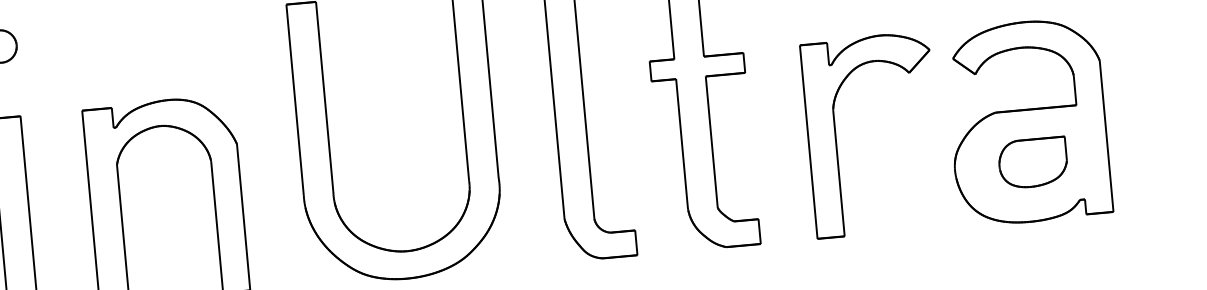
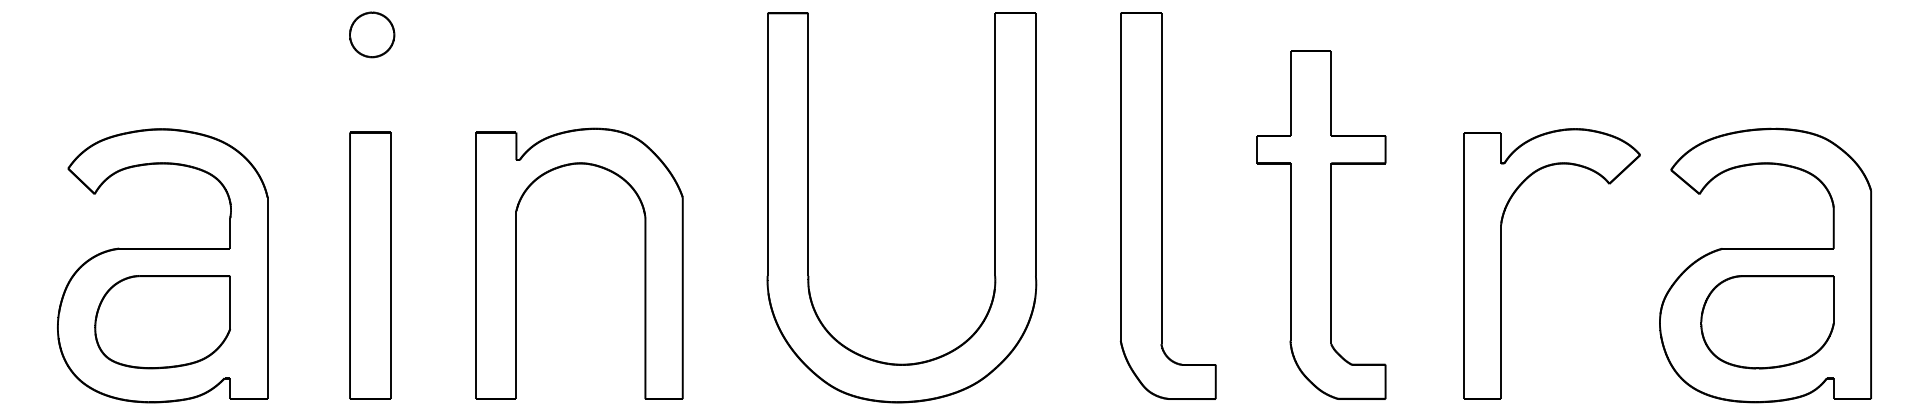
part: (1033, 163) -> (1767, 322), size x1.43

